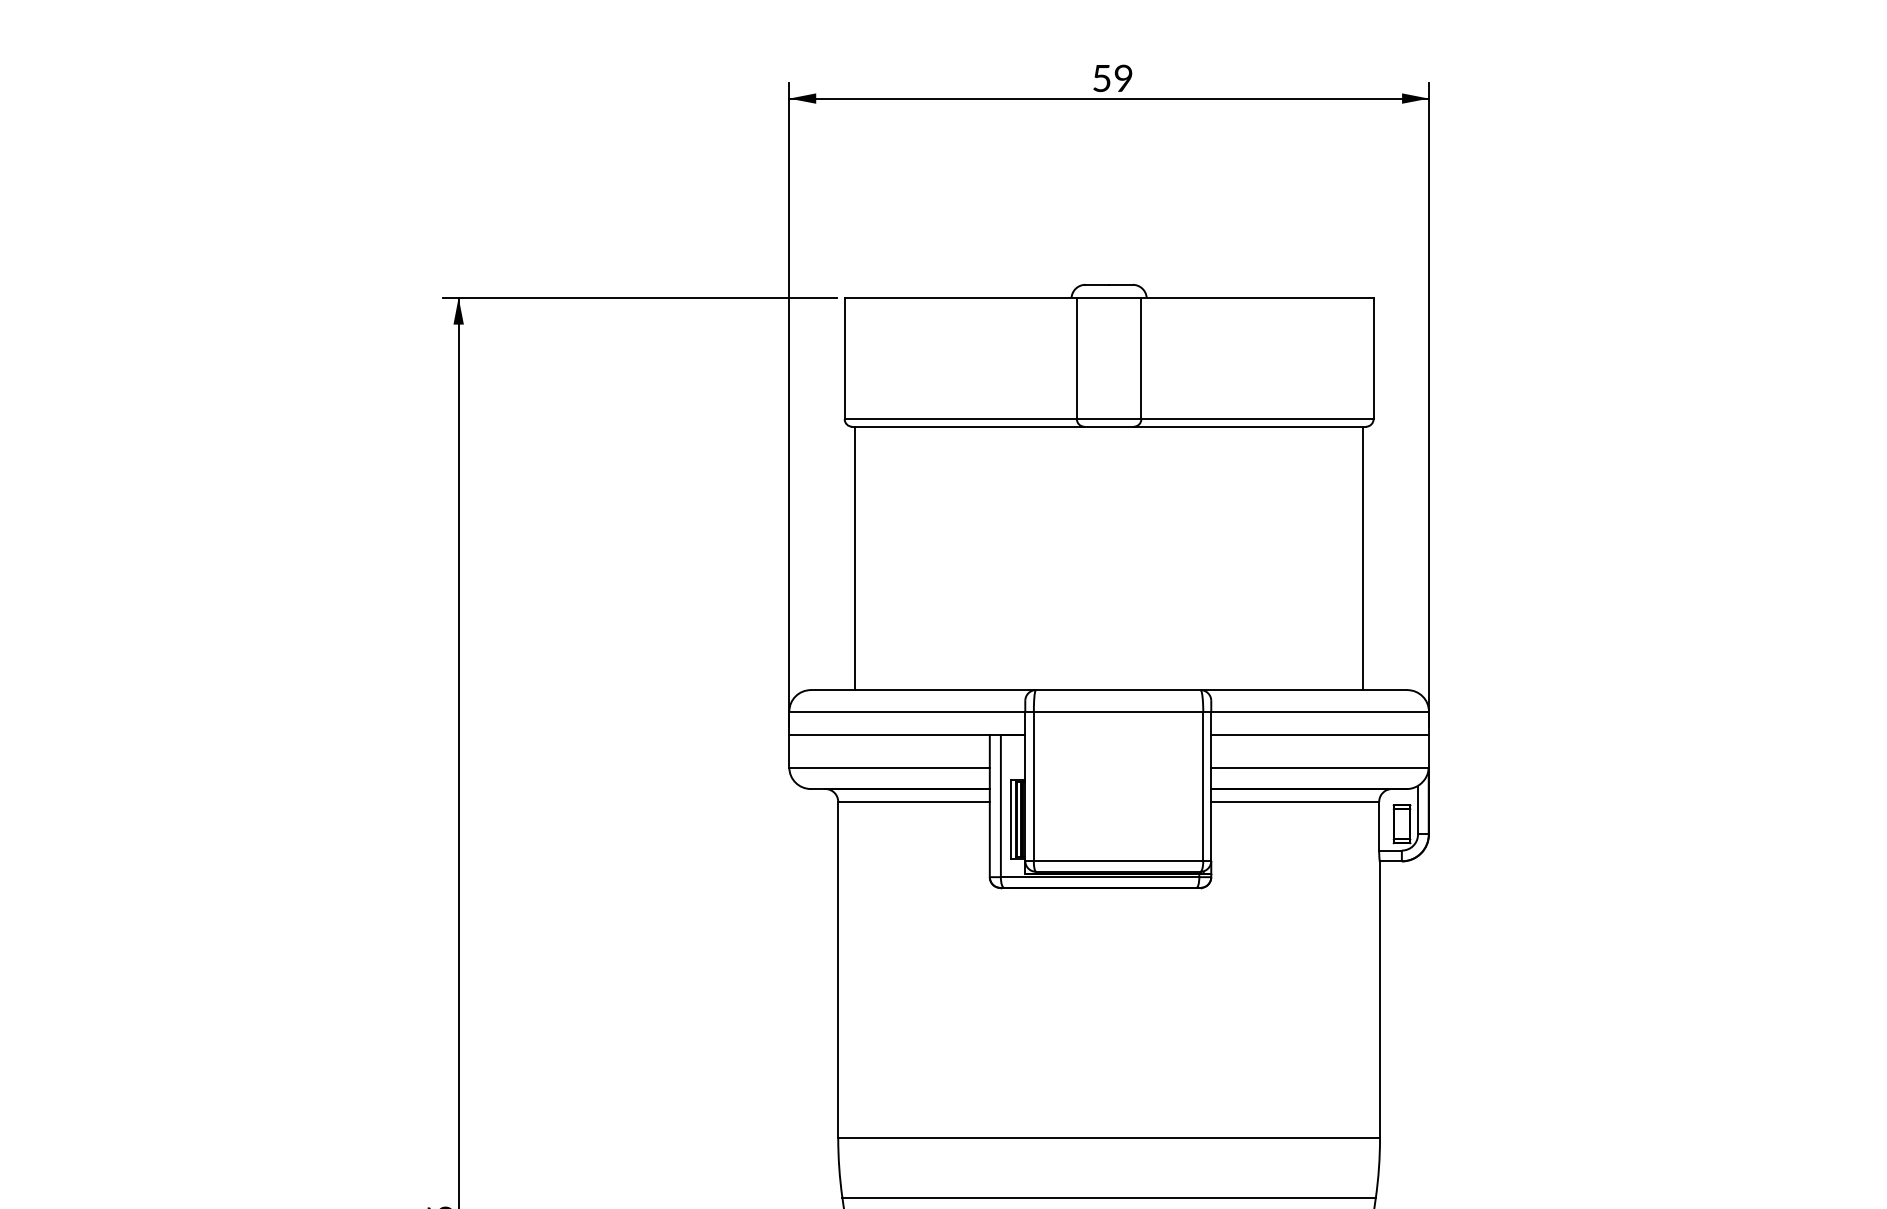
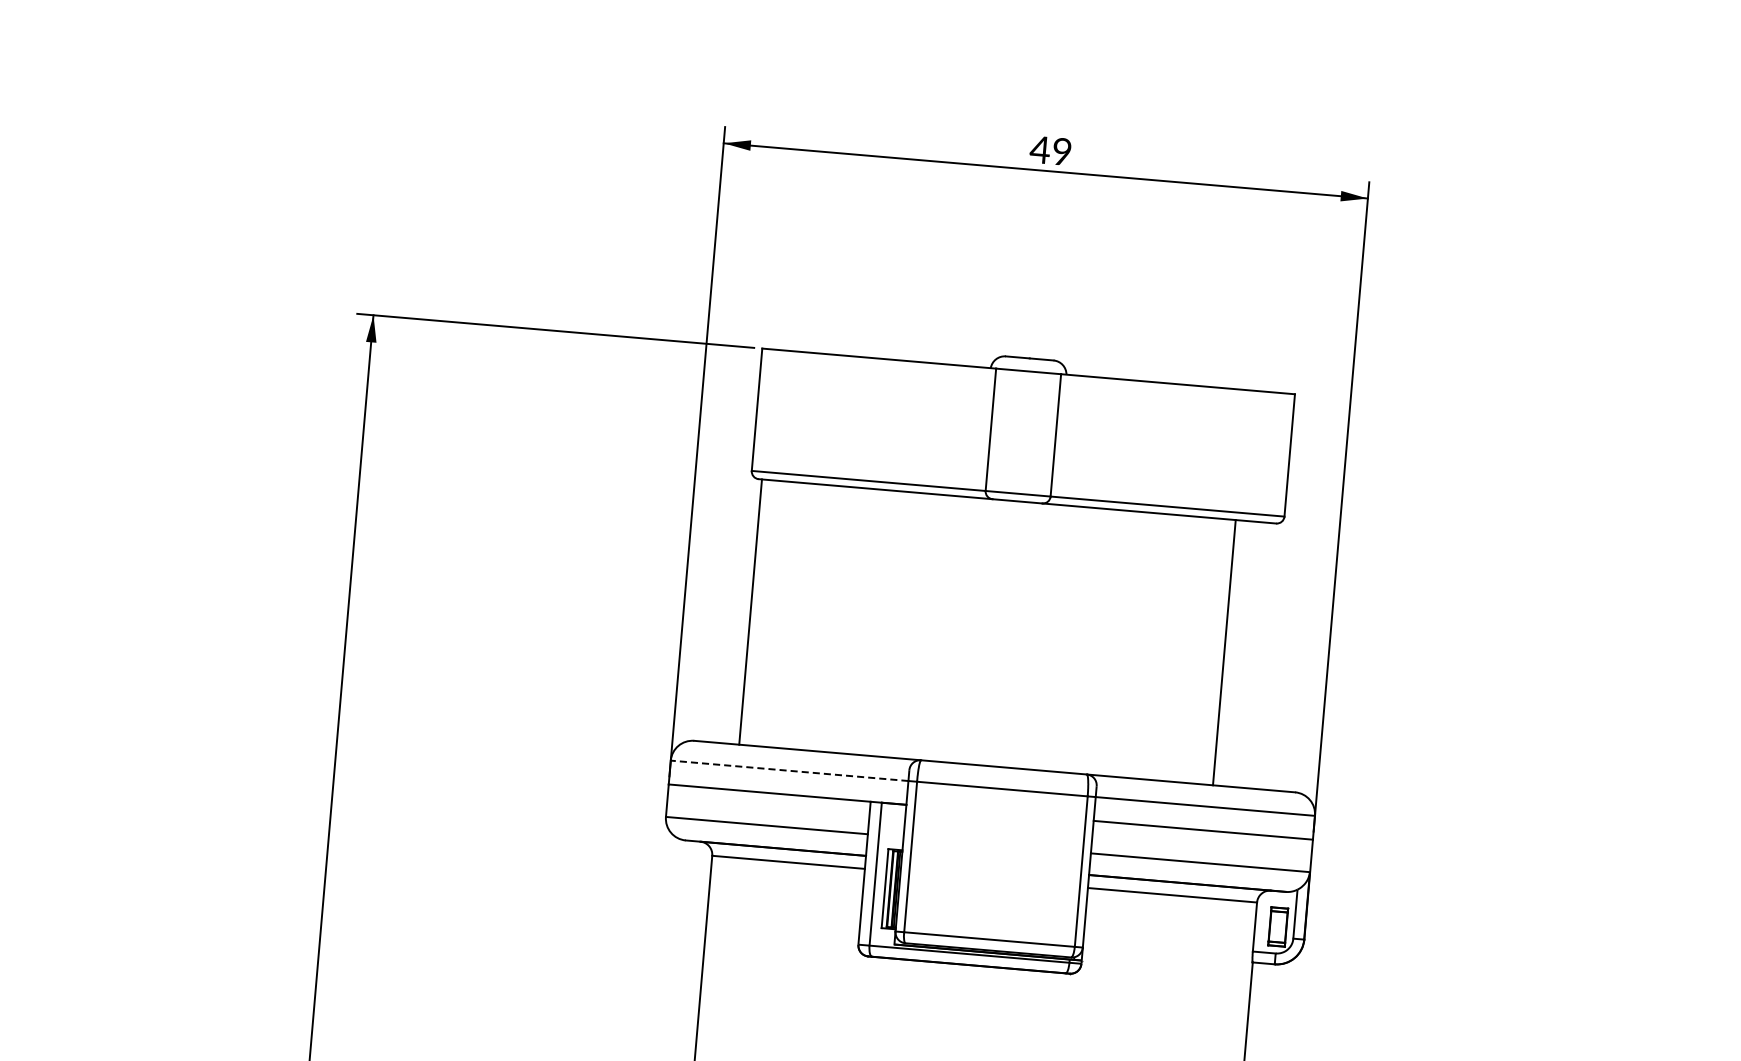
text: (1101, 78) -> (1039, 149), 59 -> 49
line: (1362, 558) -> (1224, 652), moved
line: (907, 711) -> (789, 770), solid -> dashed

